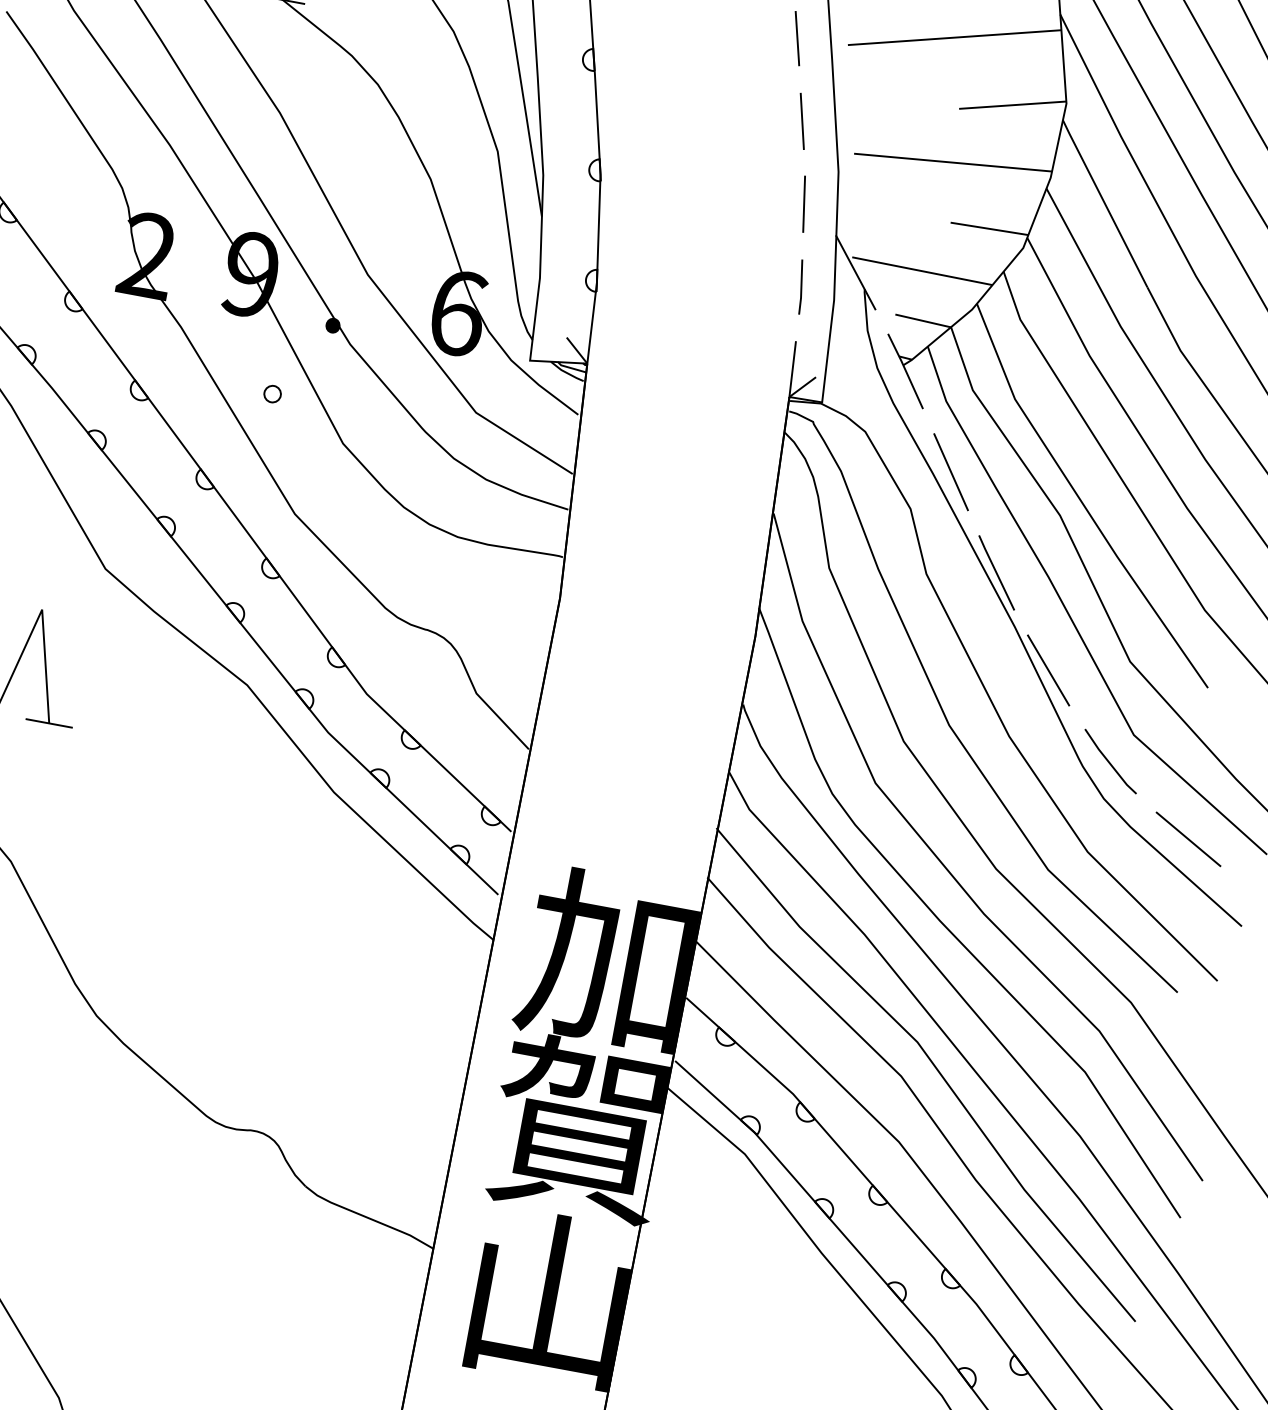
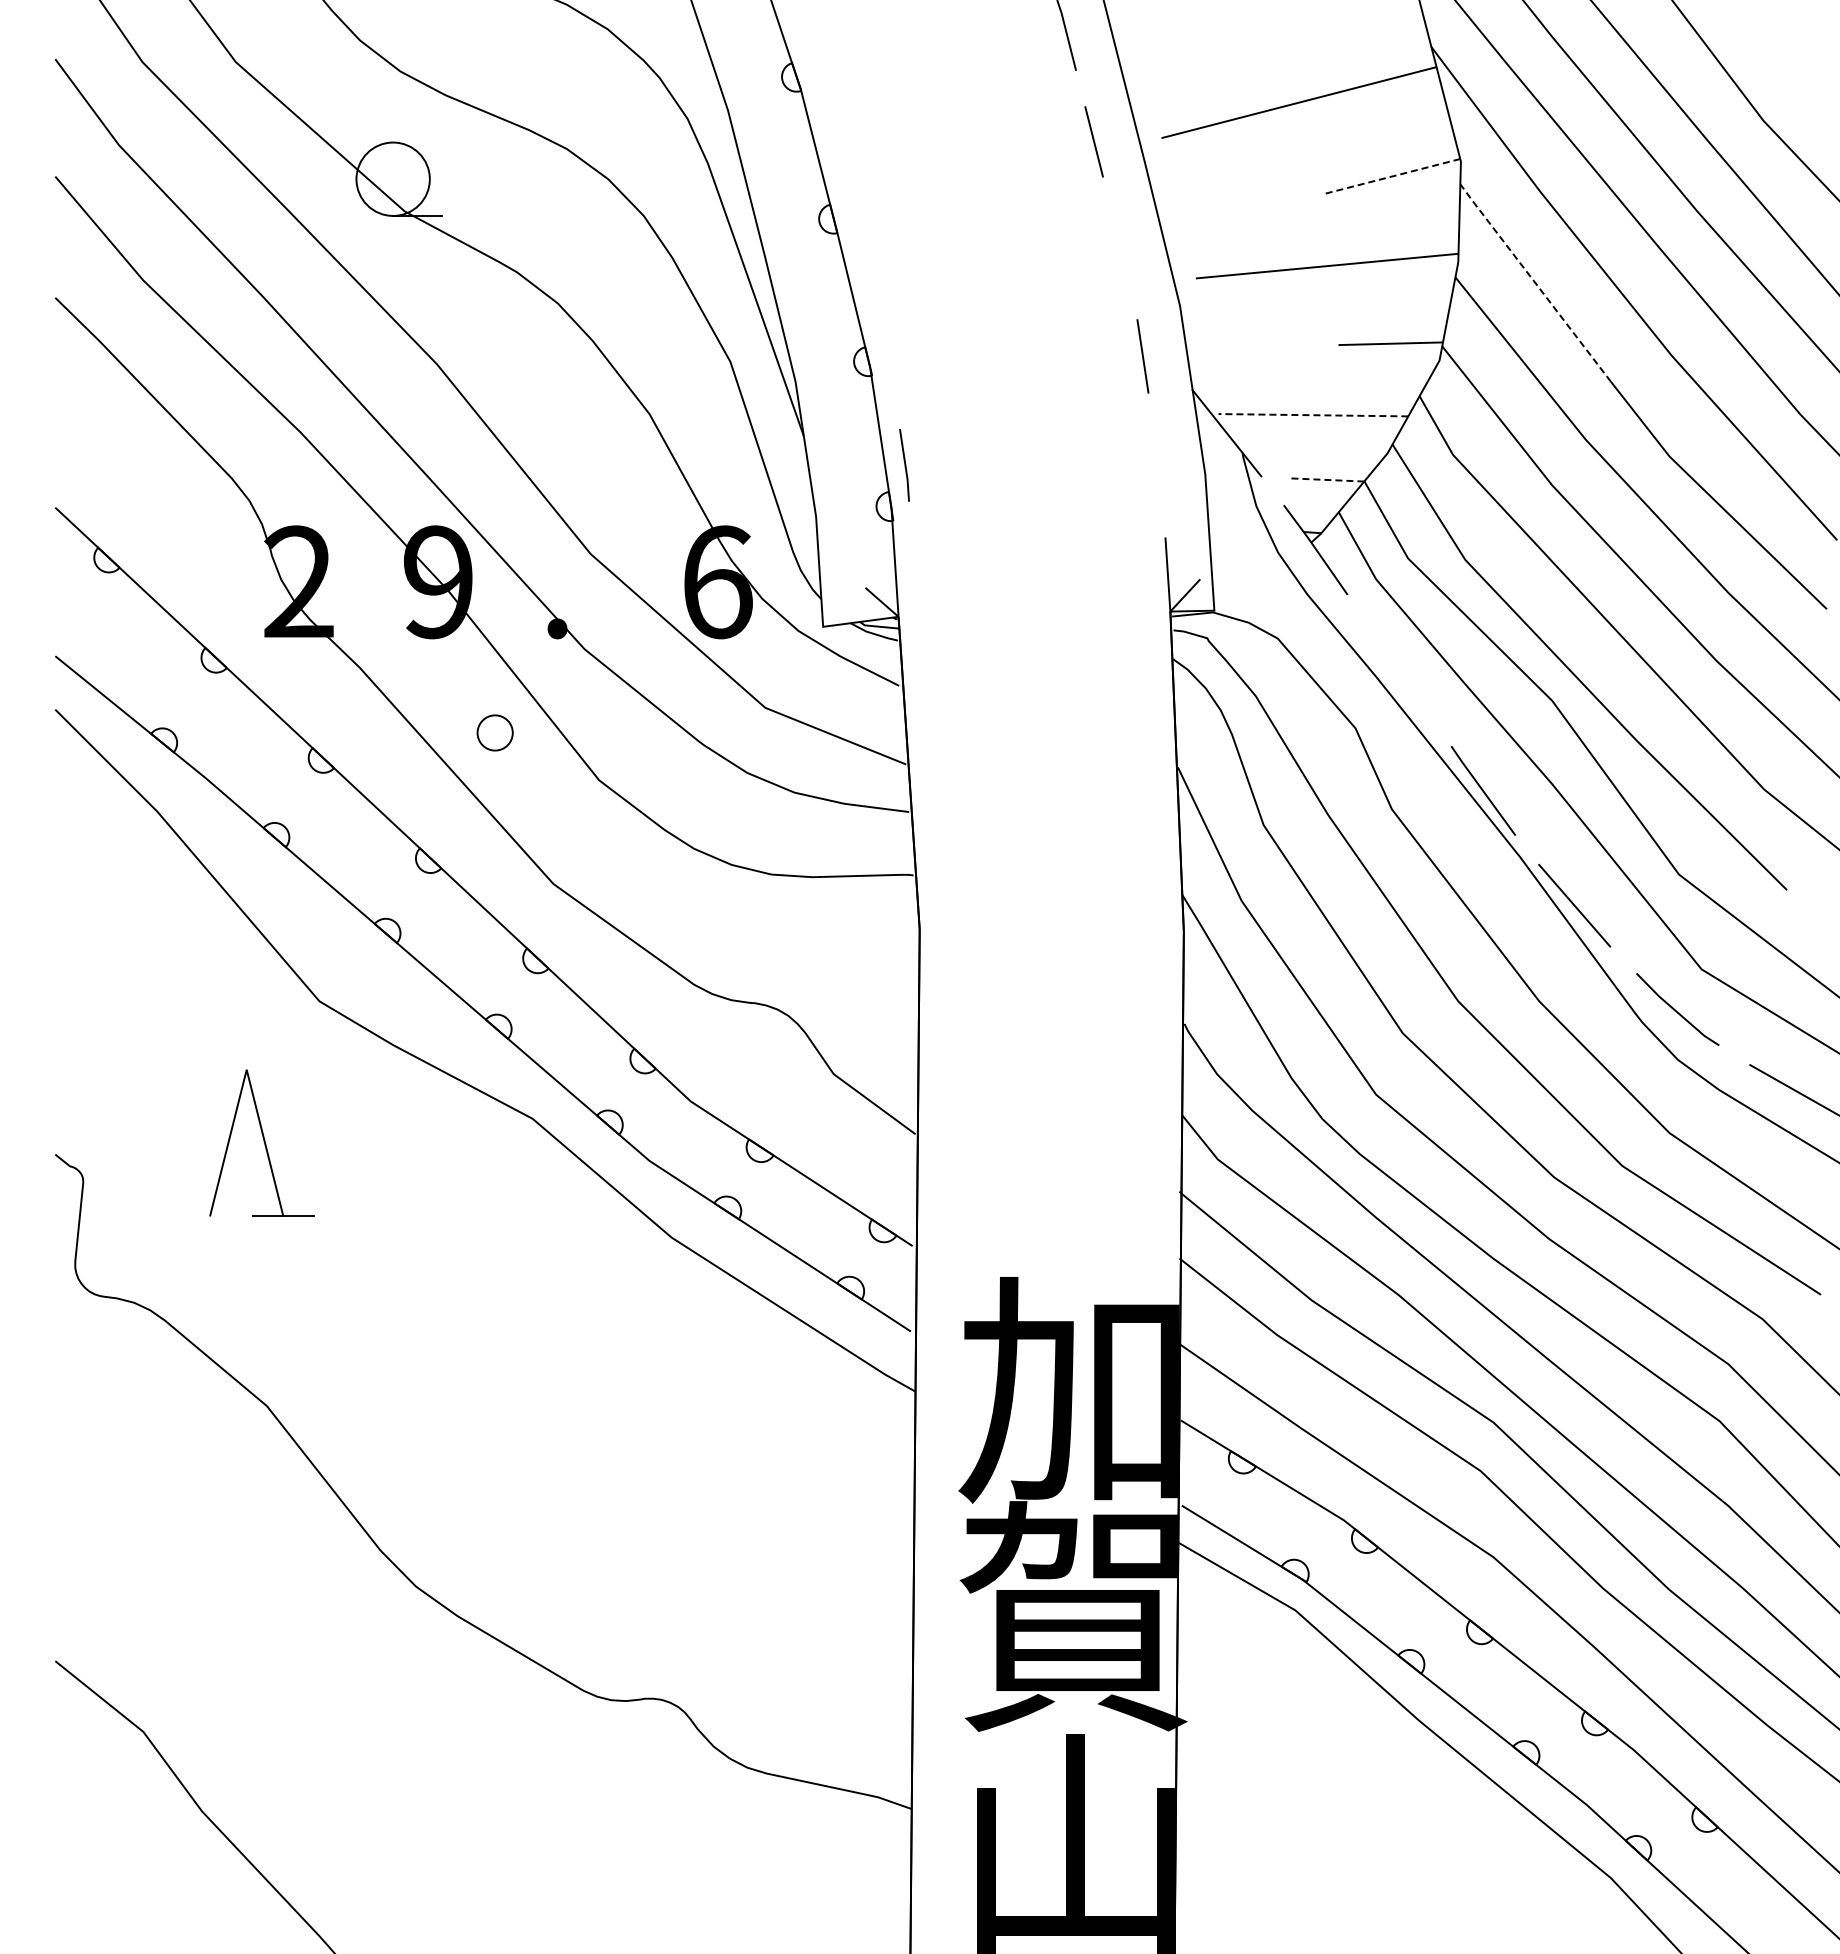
line: (1012, 104) -> (1390, 176), solid -> dashed
line: (802, 121) -> (1120, 248), removed
line: (1104, 203) -> (1534, 282), solid -> dashed
line: (922, 271) -> (1313, 415), solid -> dashed
line: (800, 287) -> (904, 465), moved
line: (923, 320) -> (1326, 479), solid -> dashed
circle: (272, 393) -> (495, 732), size x1.6
line: (951, 472) -> (1399, 670), removed

